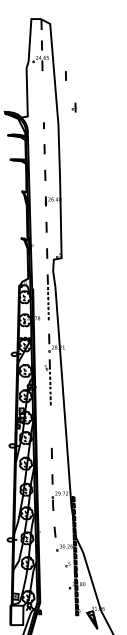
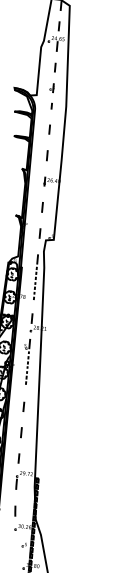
line: (65, 75) -> (54, 67), moved
part: (73, 107) -> (51, 87), moved
line: (51, 427) -> (24, 406), added

